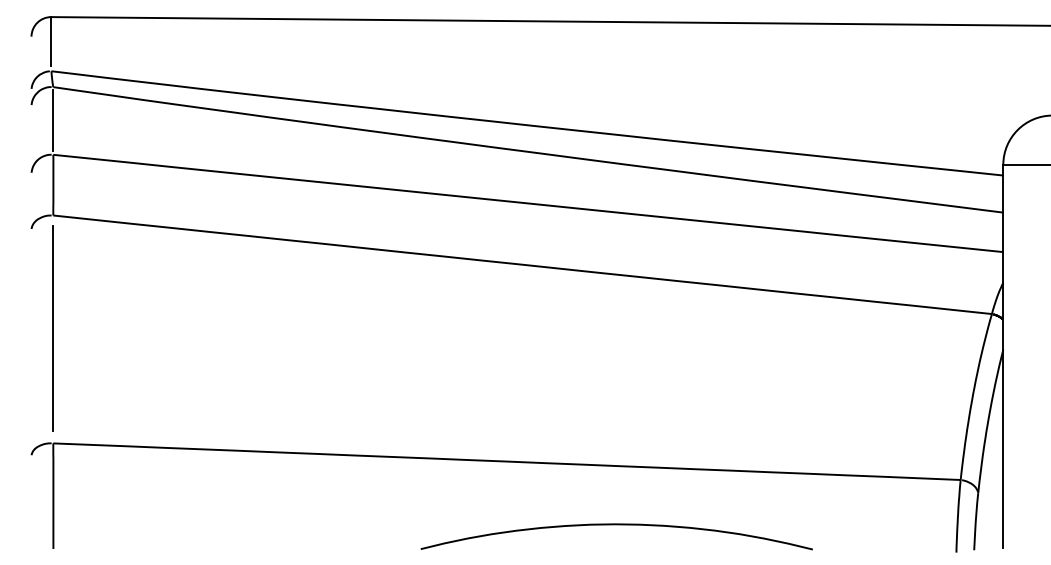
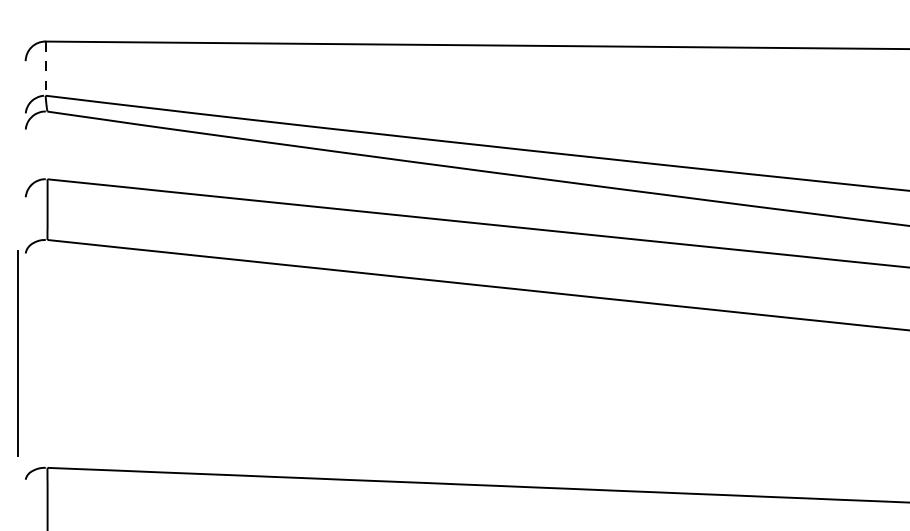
line: (51, 42) -> (45, 66), solid -> dashed
line: (53, 120) -> (47, 144), removed
line: (52, 328) -> (17, 352), moved

